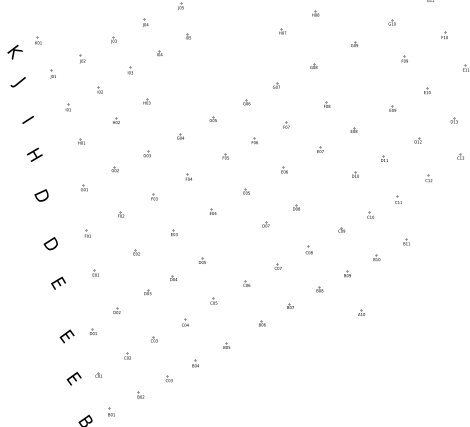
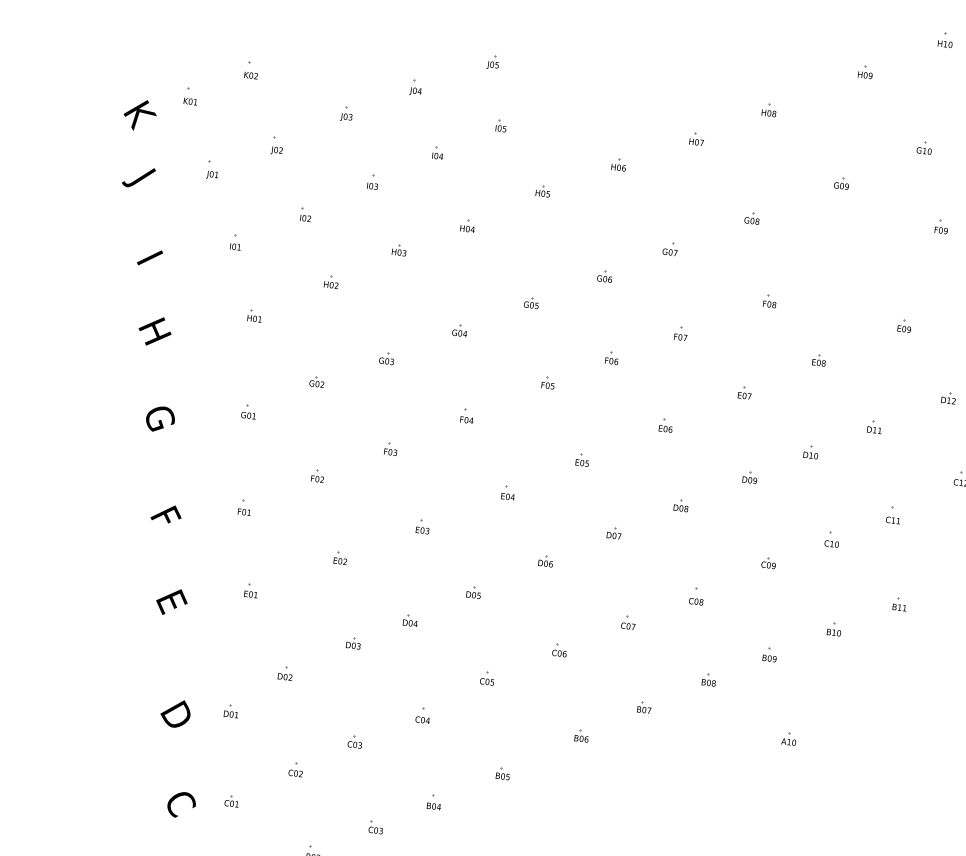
part: (65, 24) -> (250, 70), added
part: (246, 48) -> (617, 165), added
part: (211, 64) -> (541, 189), added
part: (177, 86) -> (466, 226), added
part: (327, 189) -> (749, 475), added
text: (41, 195) -> (158, 416), D -> G
part: (234, 241) -> (544, 559), added
text: (51, 245) -> (166, 522), D -> F
text: (68, 338) -> (178, 718), E -> D
text: (73, 378) -> (178, 802), E -> C

